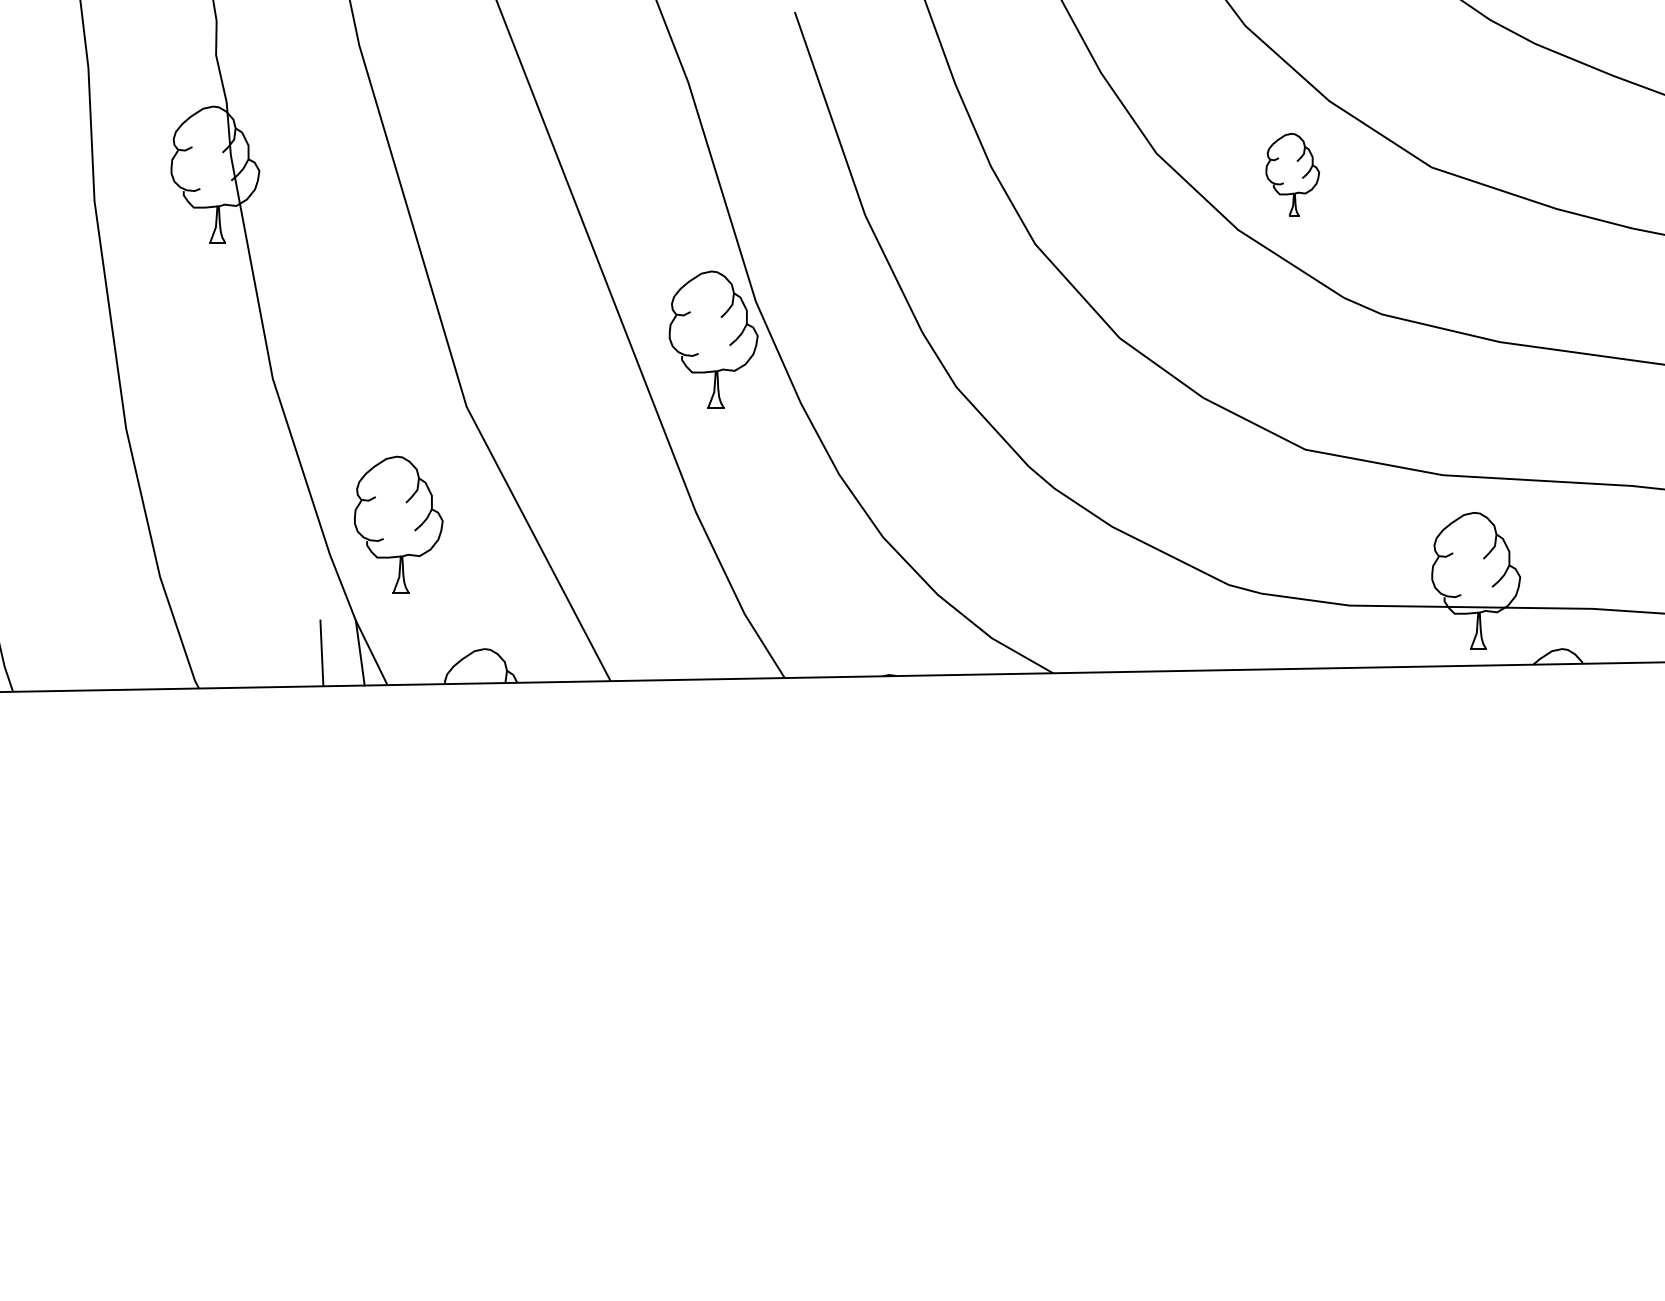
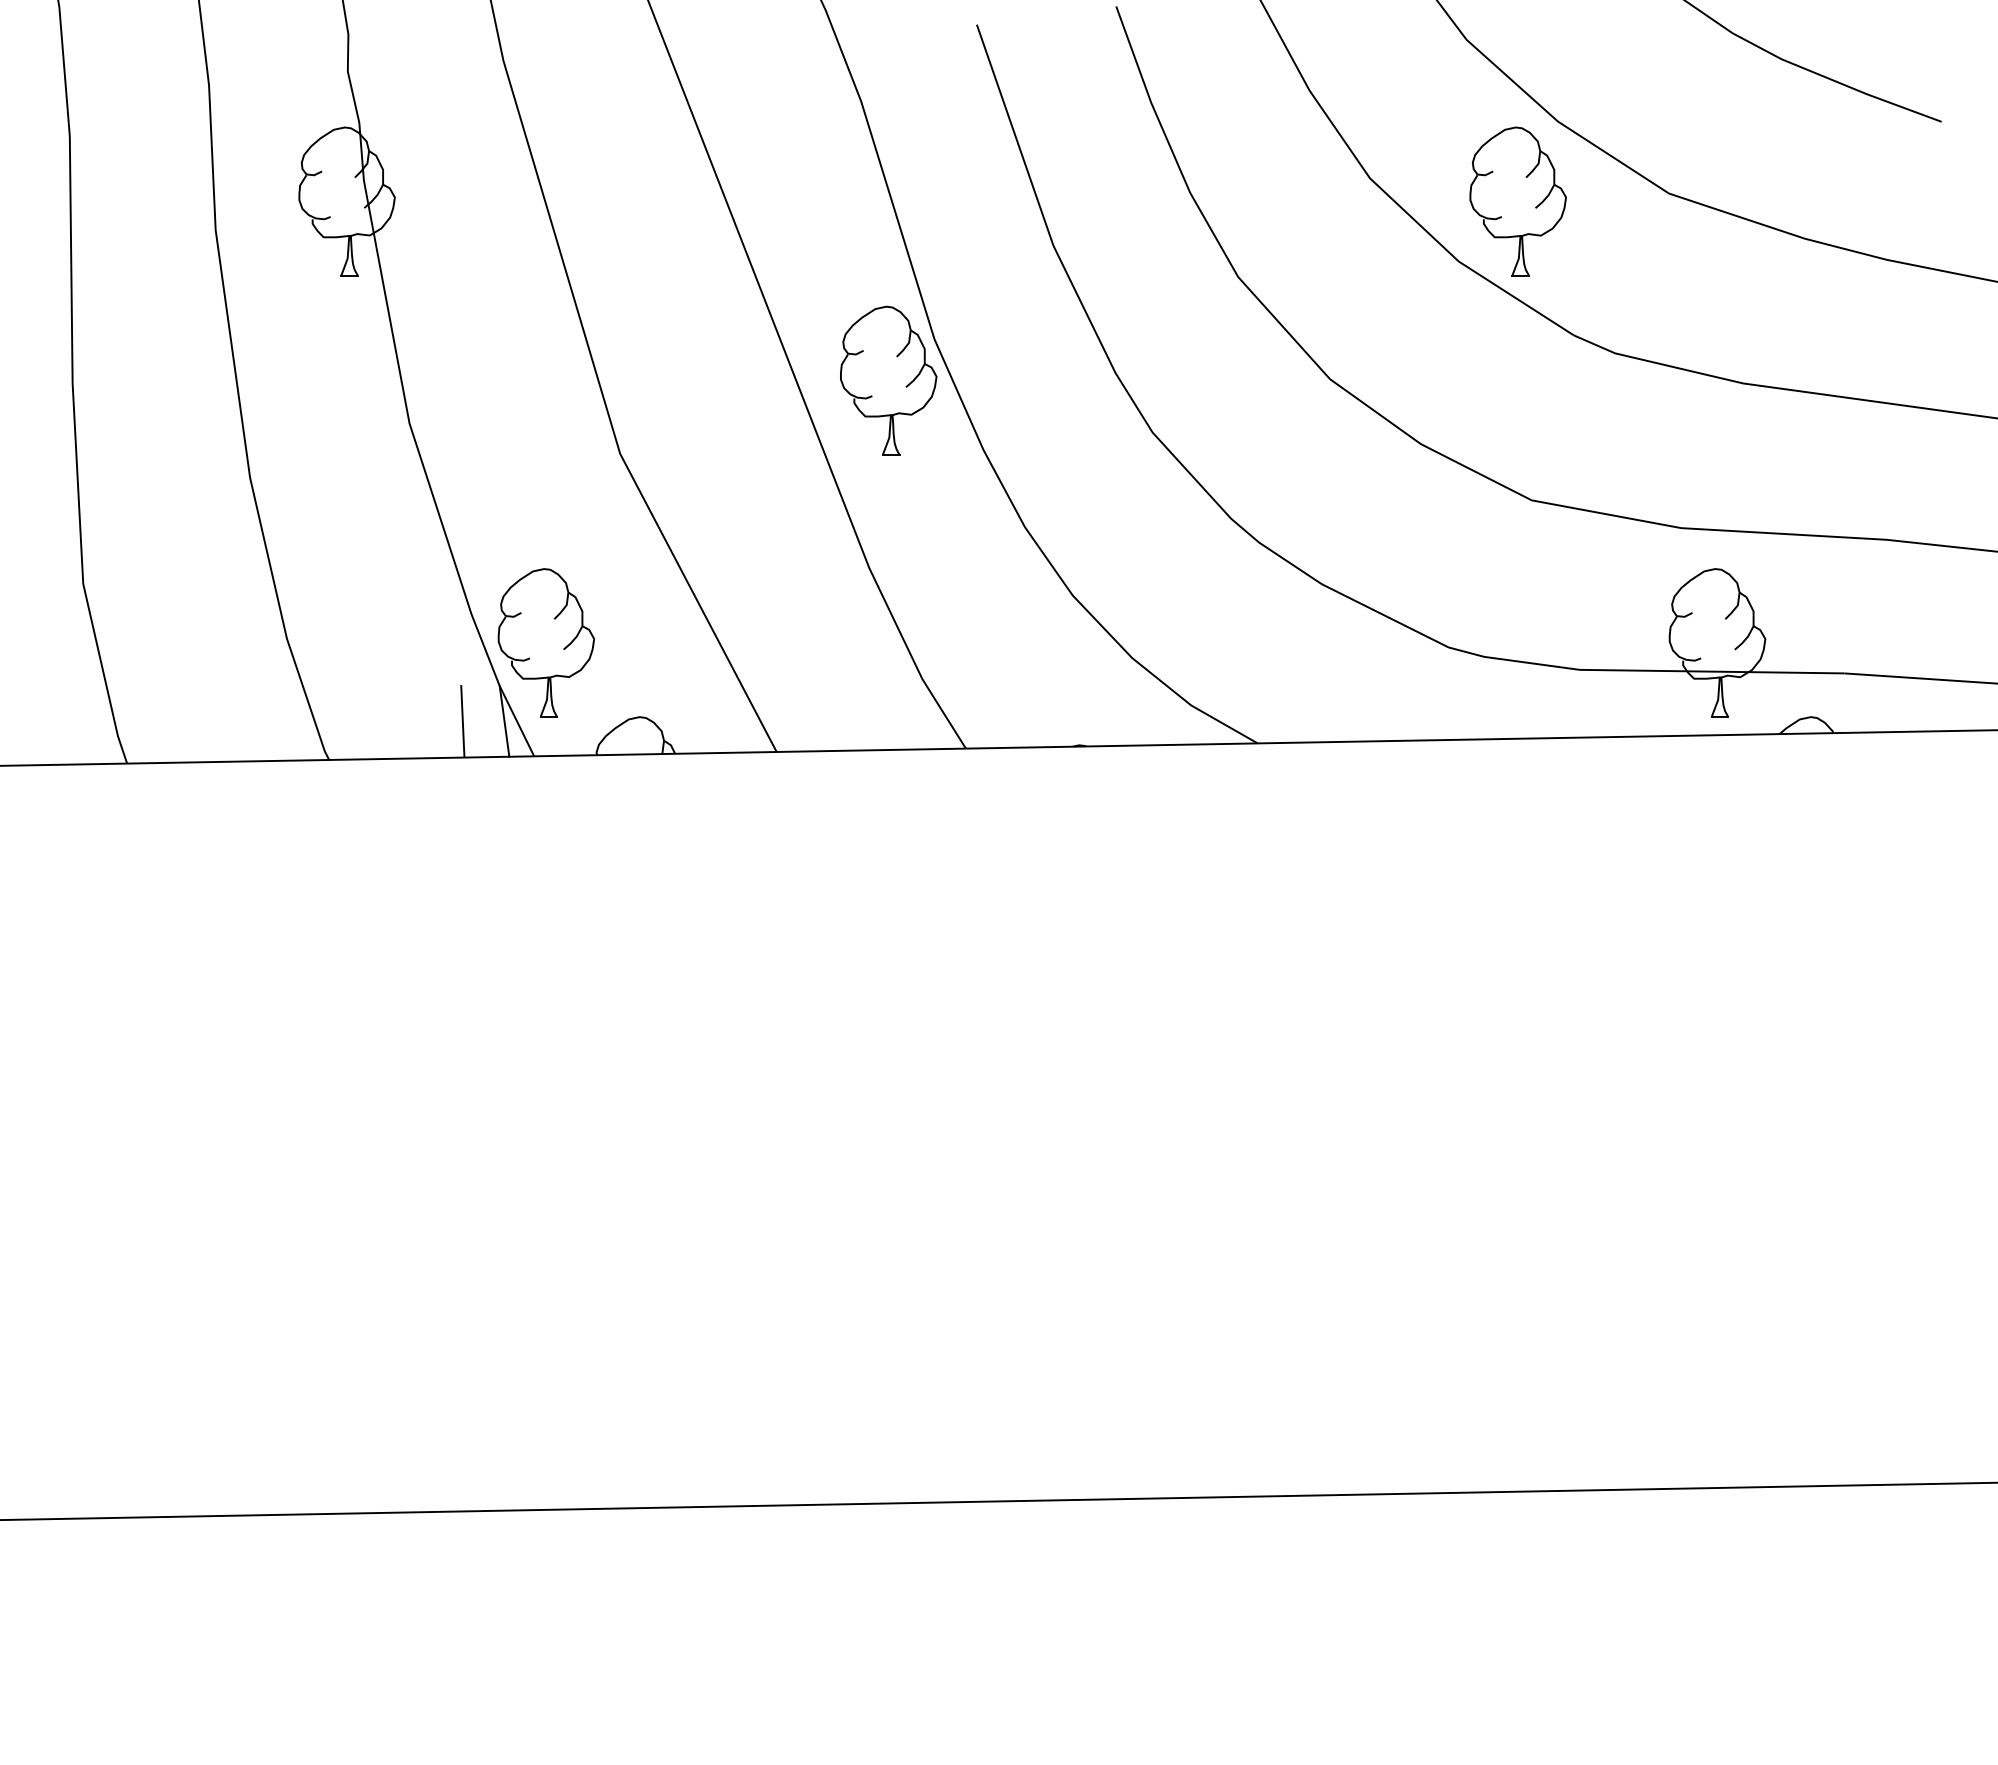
part: (1292, 174) -> (1517, 201), size x1.67
part: (398, 524) -> (546, 642), moved

